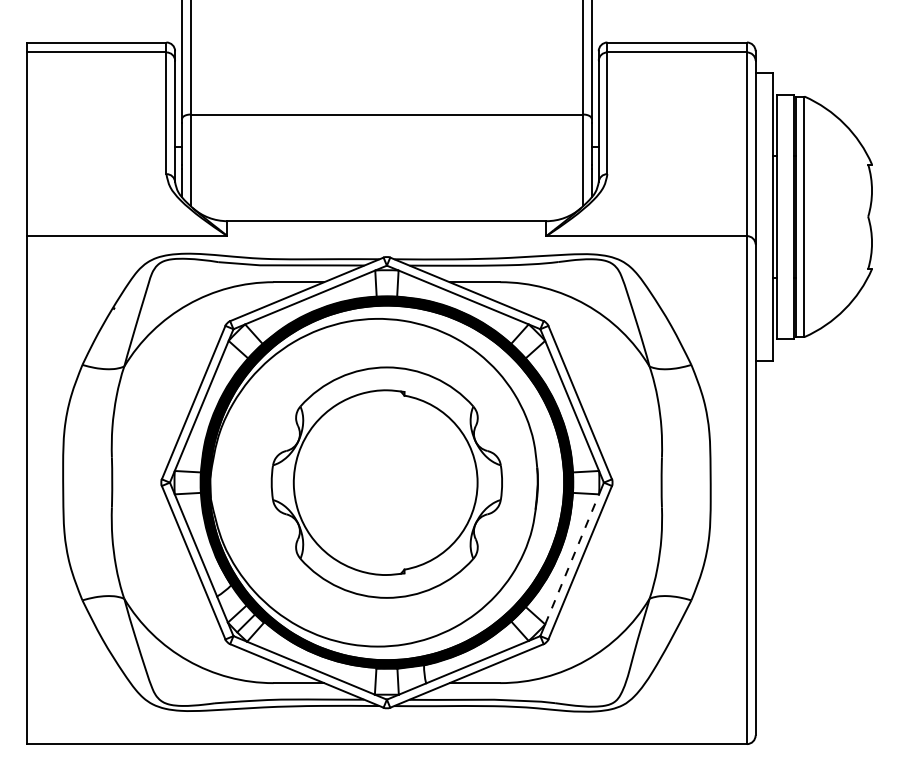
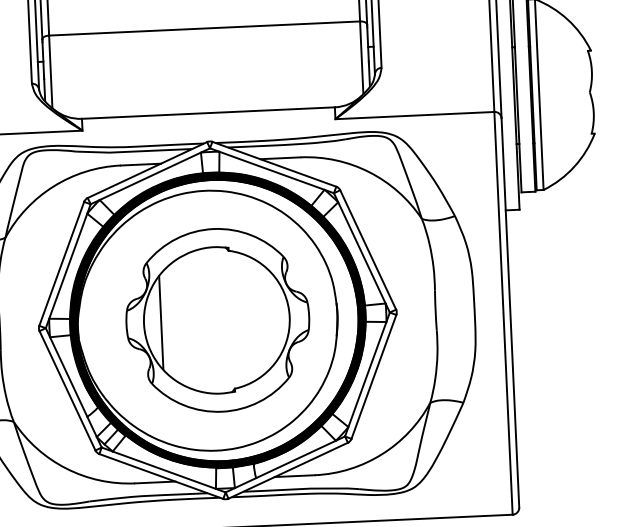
line: (315, 481) -> (161, 322), added
line: (572, 558) -> (367, 373), dashed -> solid

